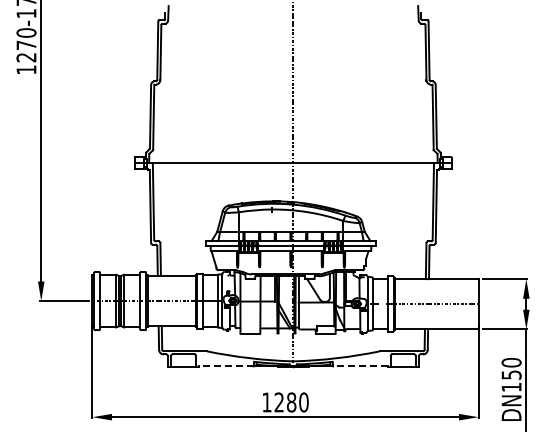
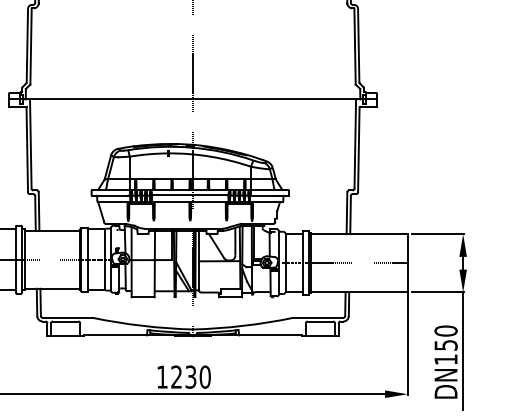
line: (226, 366) -> (115, 335), dashed -> solid
line: (359, 366) -> (269, 335), dashed -> solid
text: (291, 402) -> (190, 377), 1280 -> 1230

